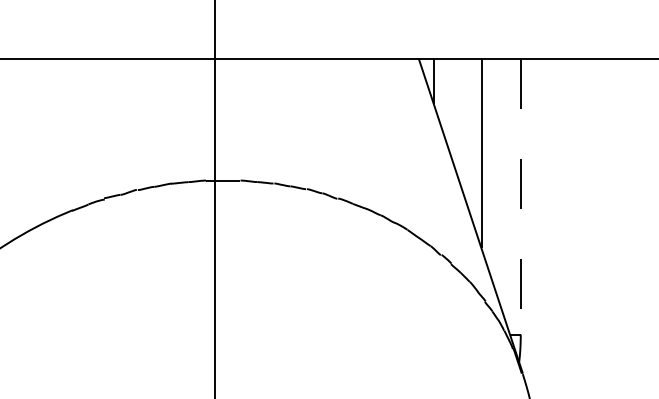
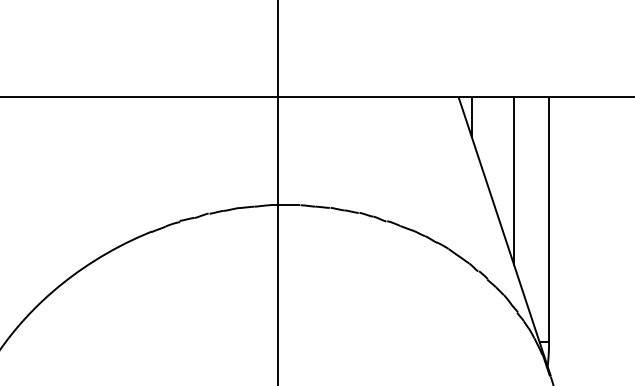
line: (521, 197) -> (549, 220), dashed -> solid

